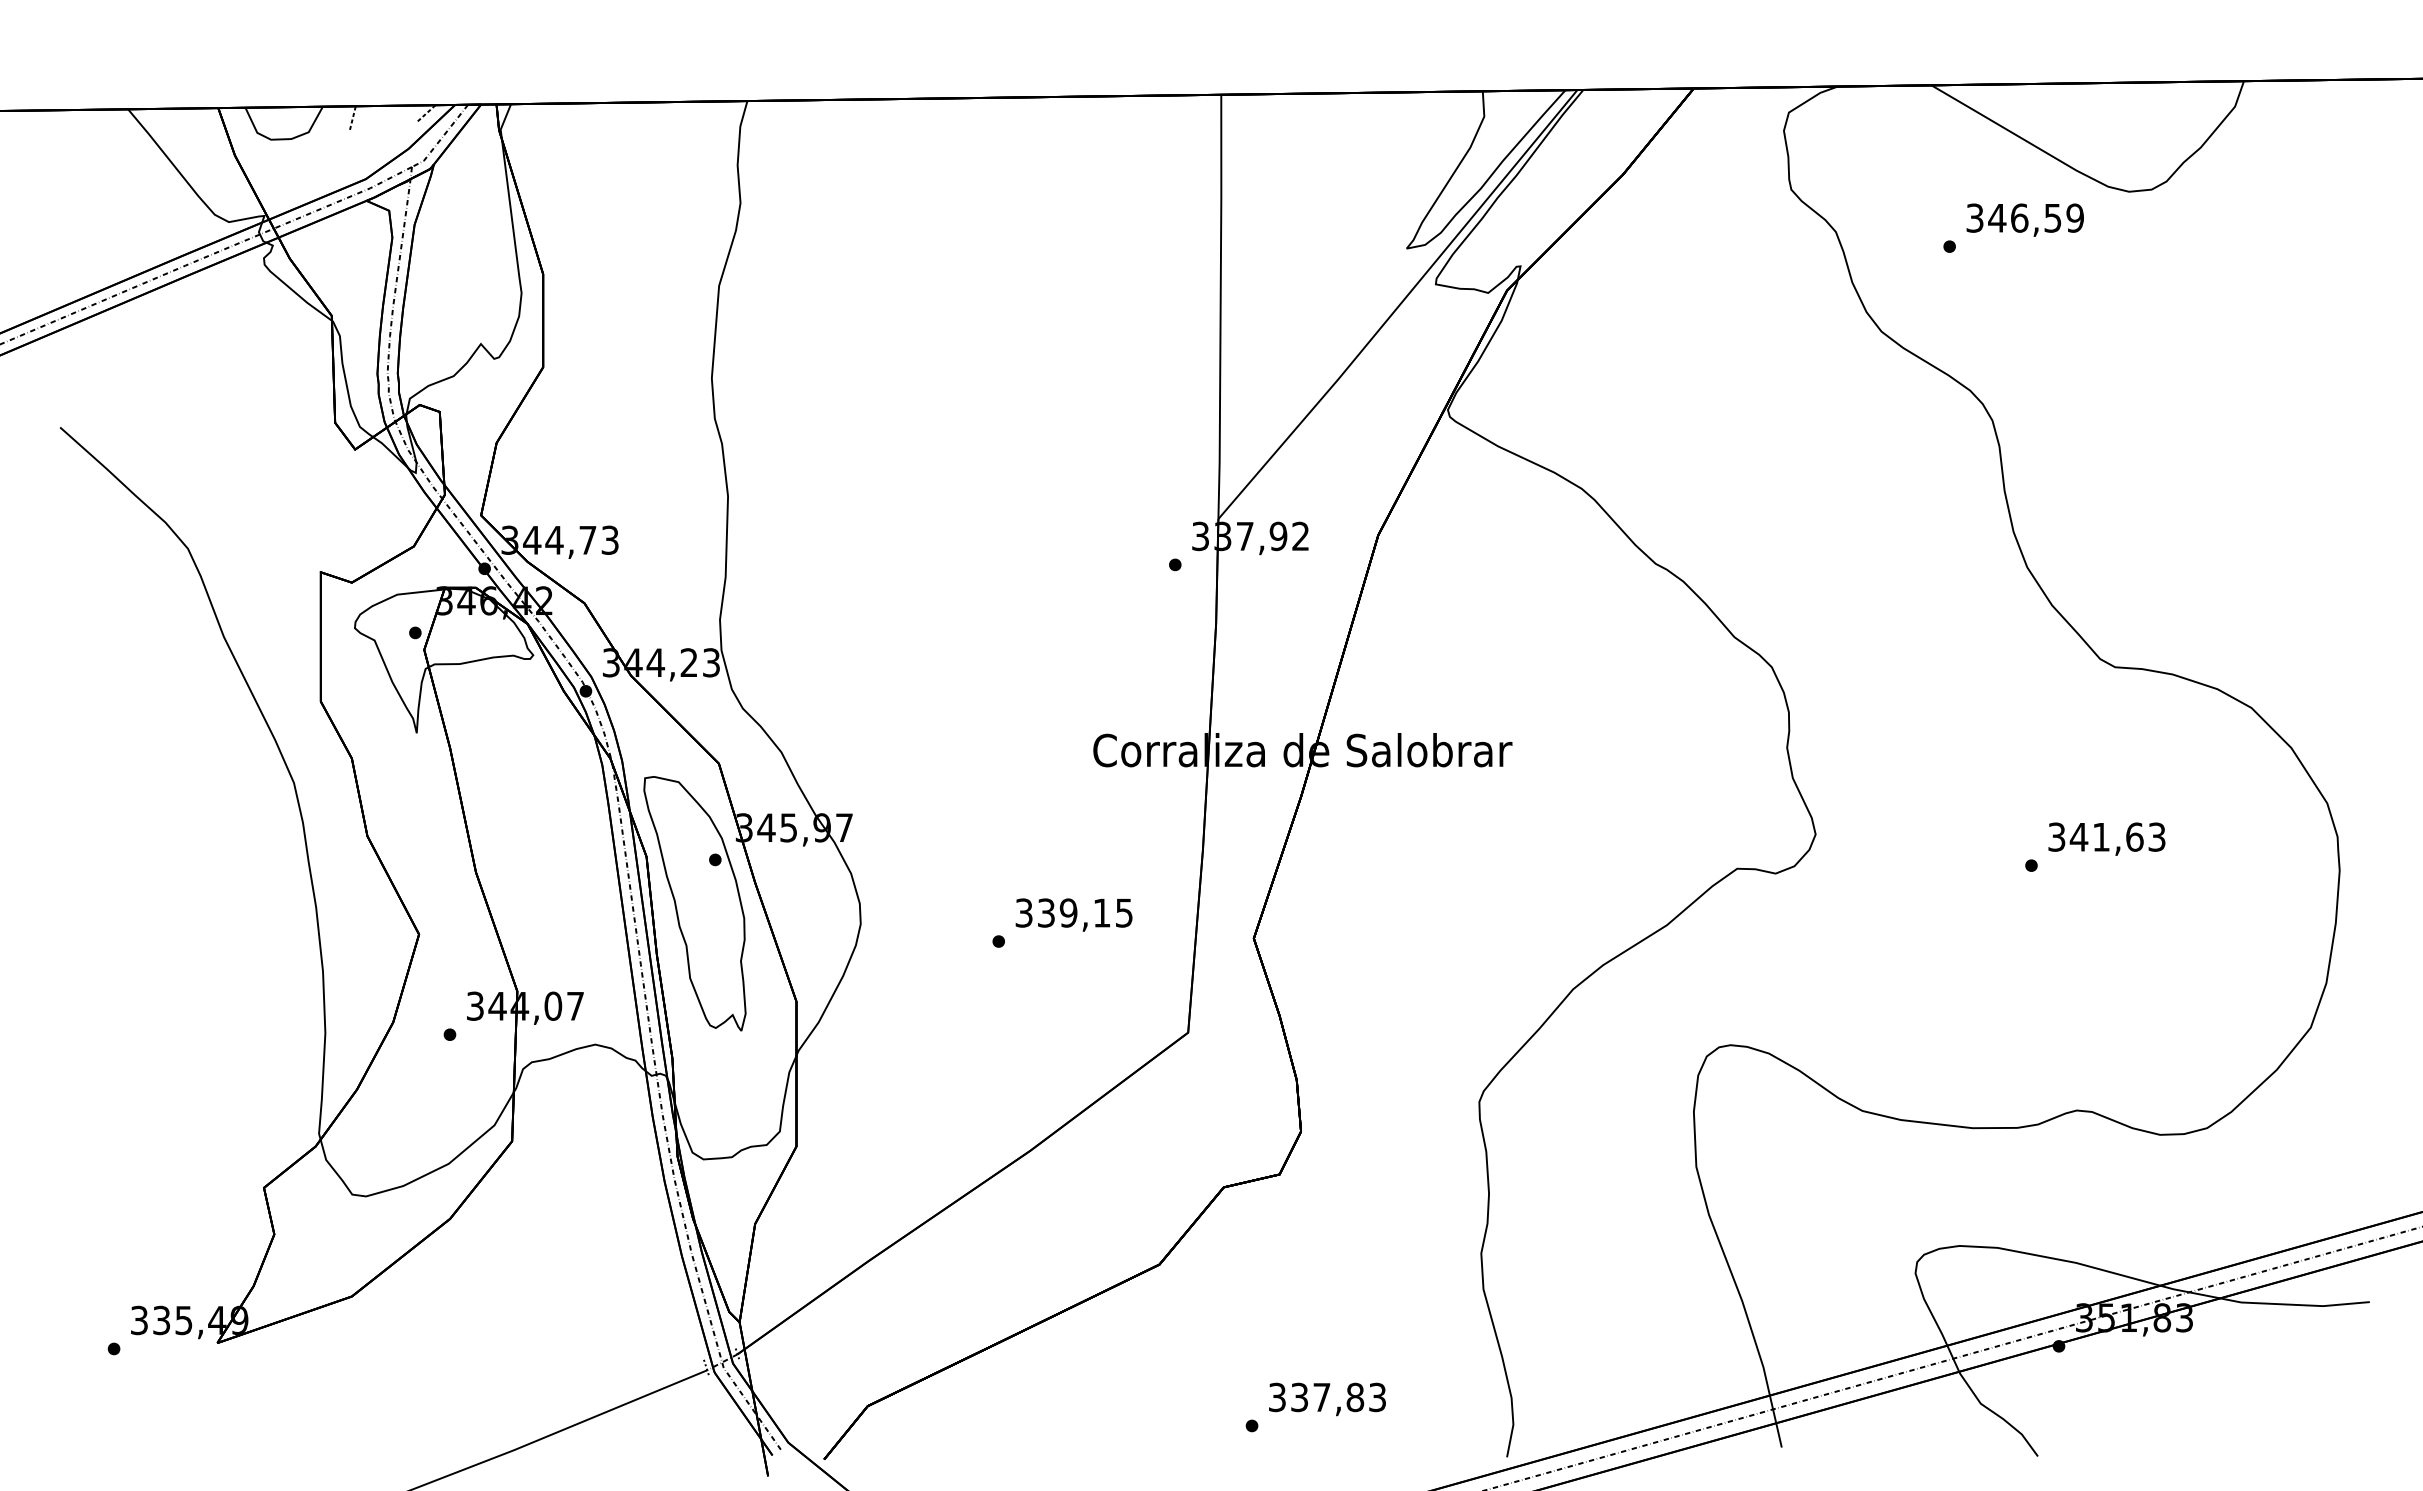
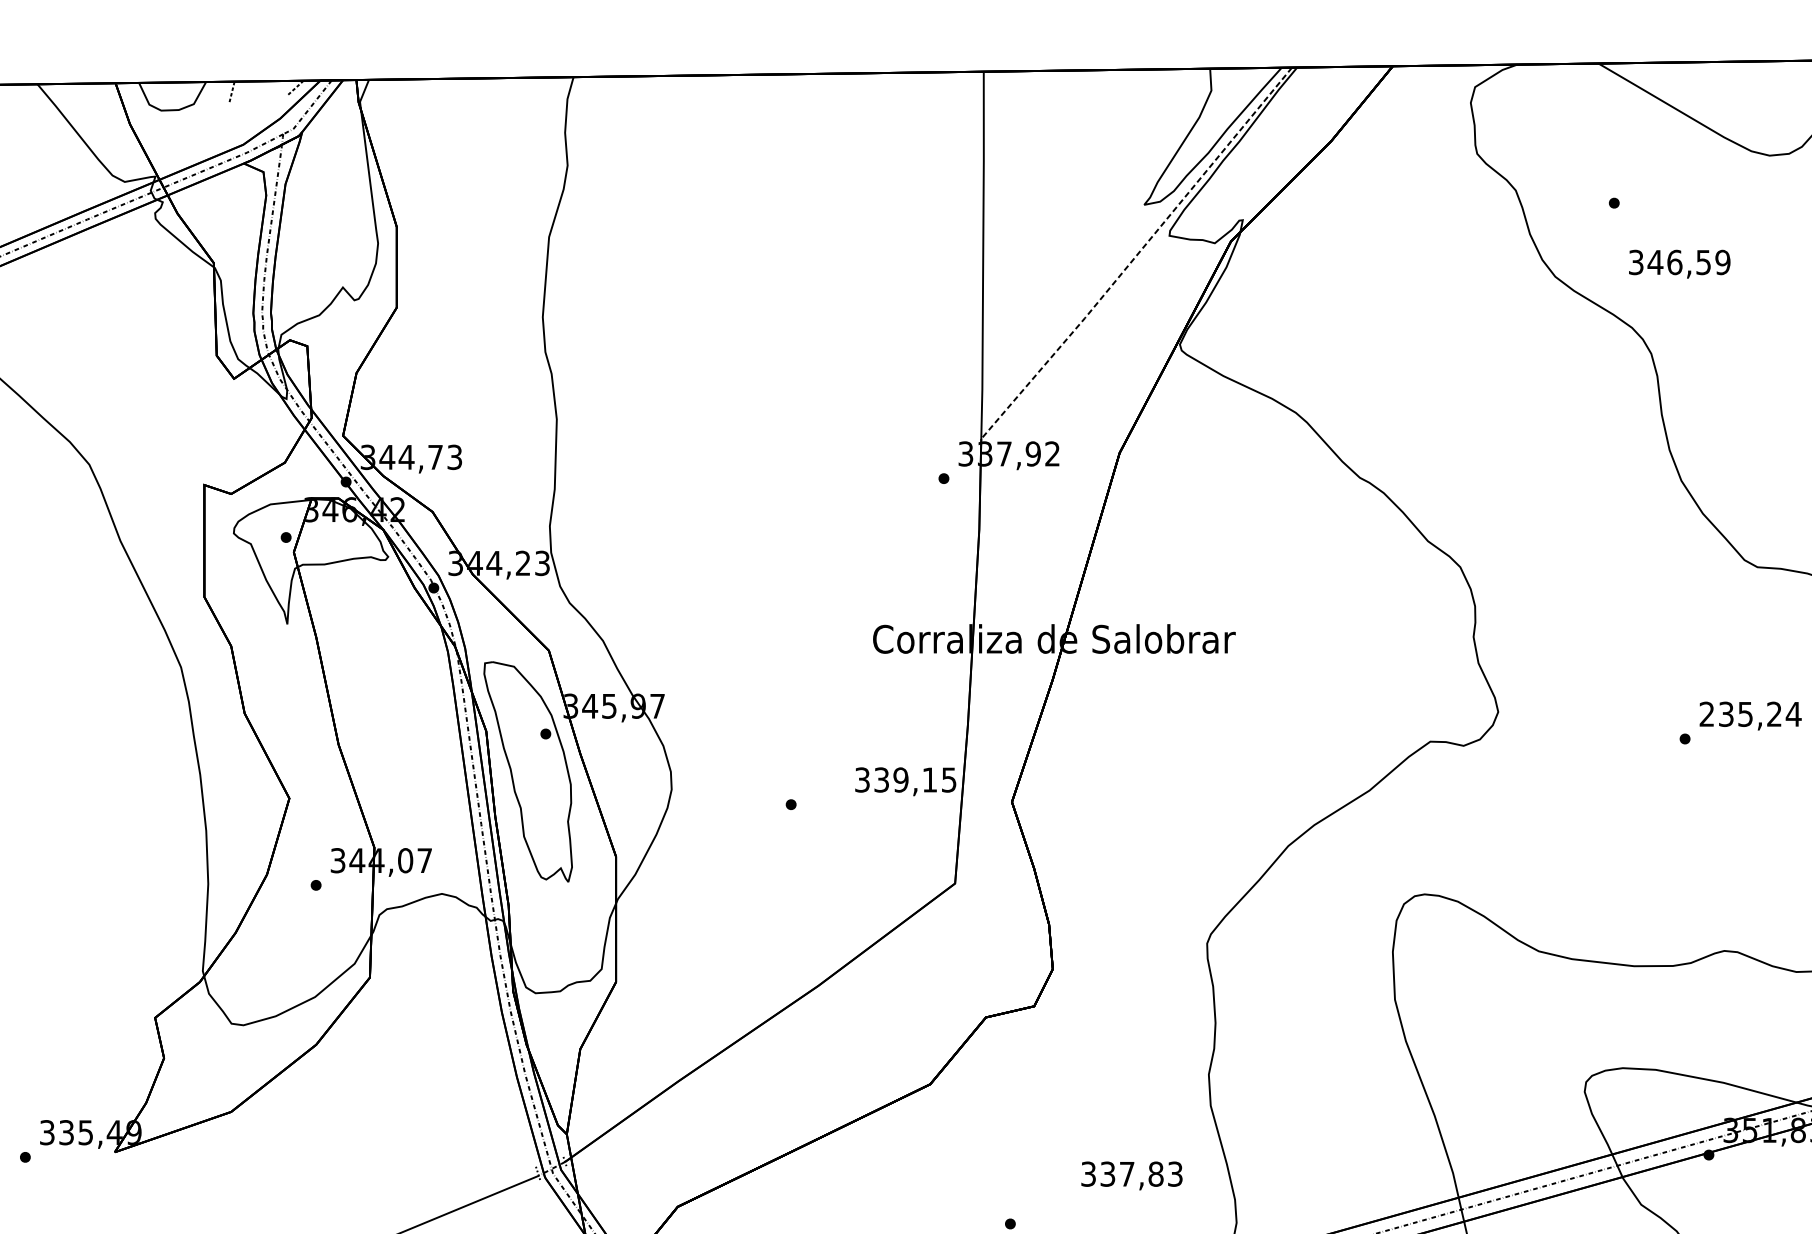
text: (2024, 219) -> (1679, 263), moved
line: (1399, 305) -> (1138, 254), solid -> dashed
text: (2107, 836) -> (1750, 713), 341,63 -> 235,24
text: (1073, 914) -> (905, 781), moved
text: (1327, 1399) -> (1131, 1175), moved

